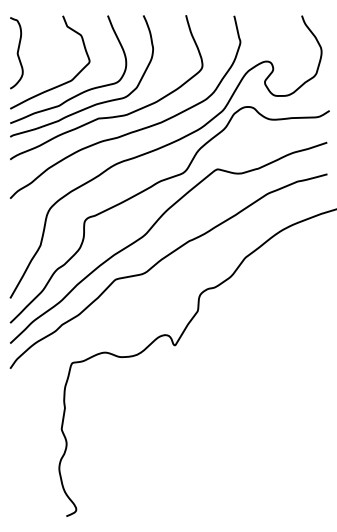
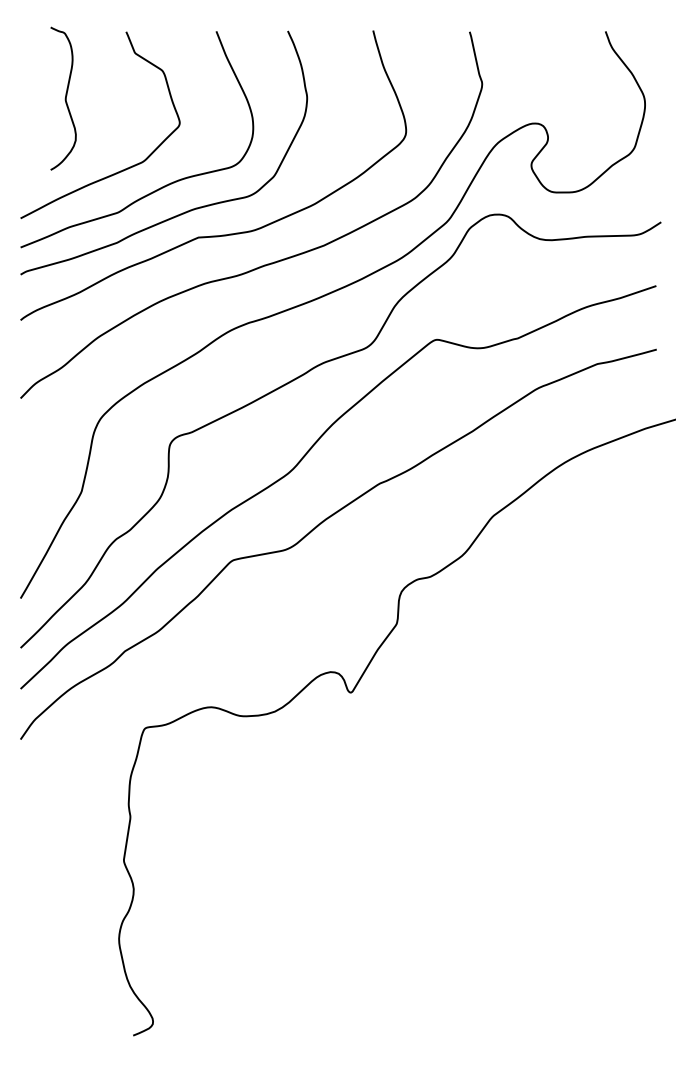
curve: (16, 53) -> (63, 99), moved

